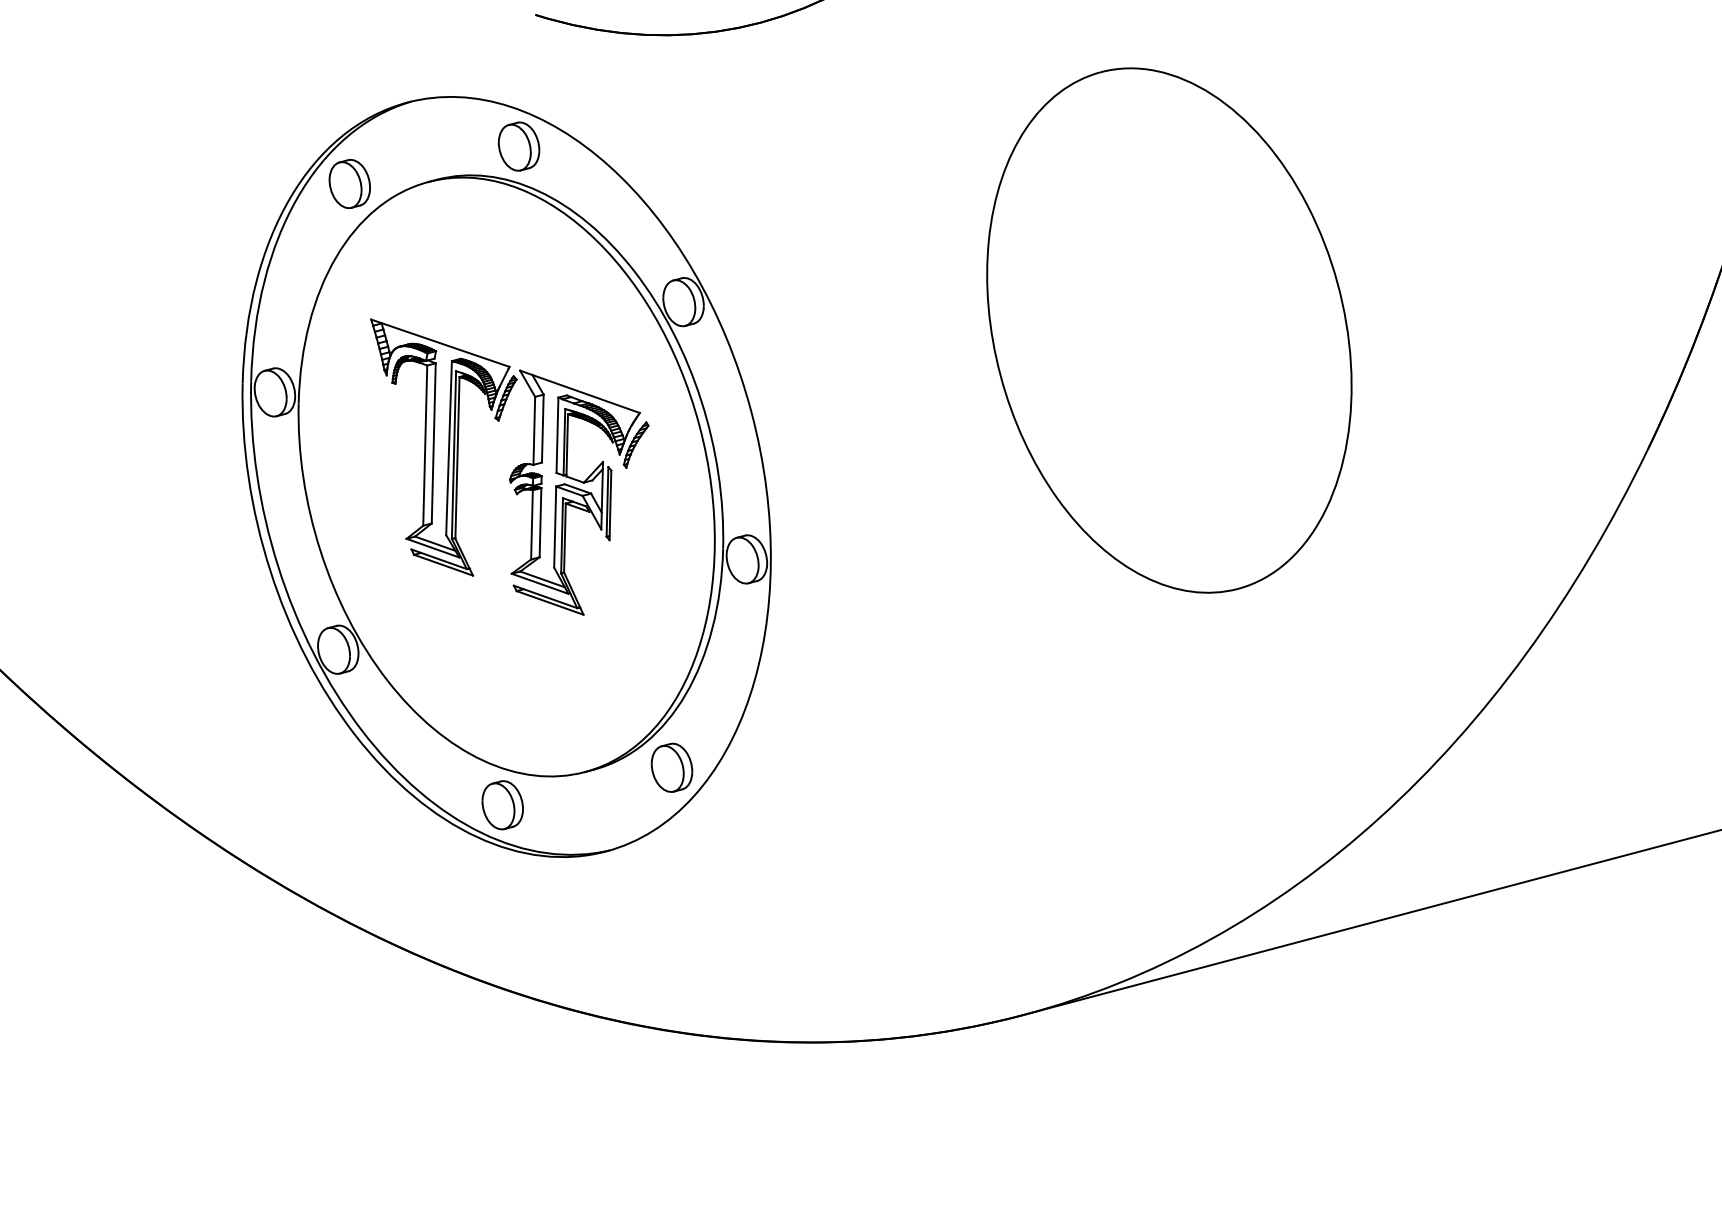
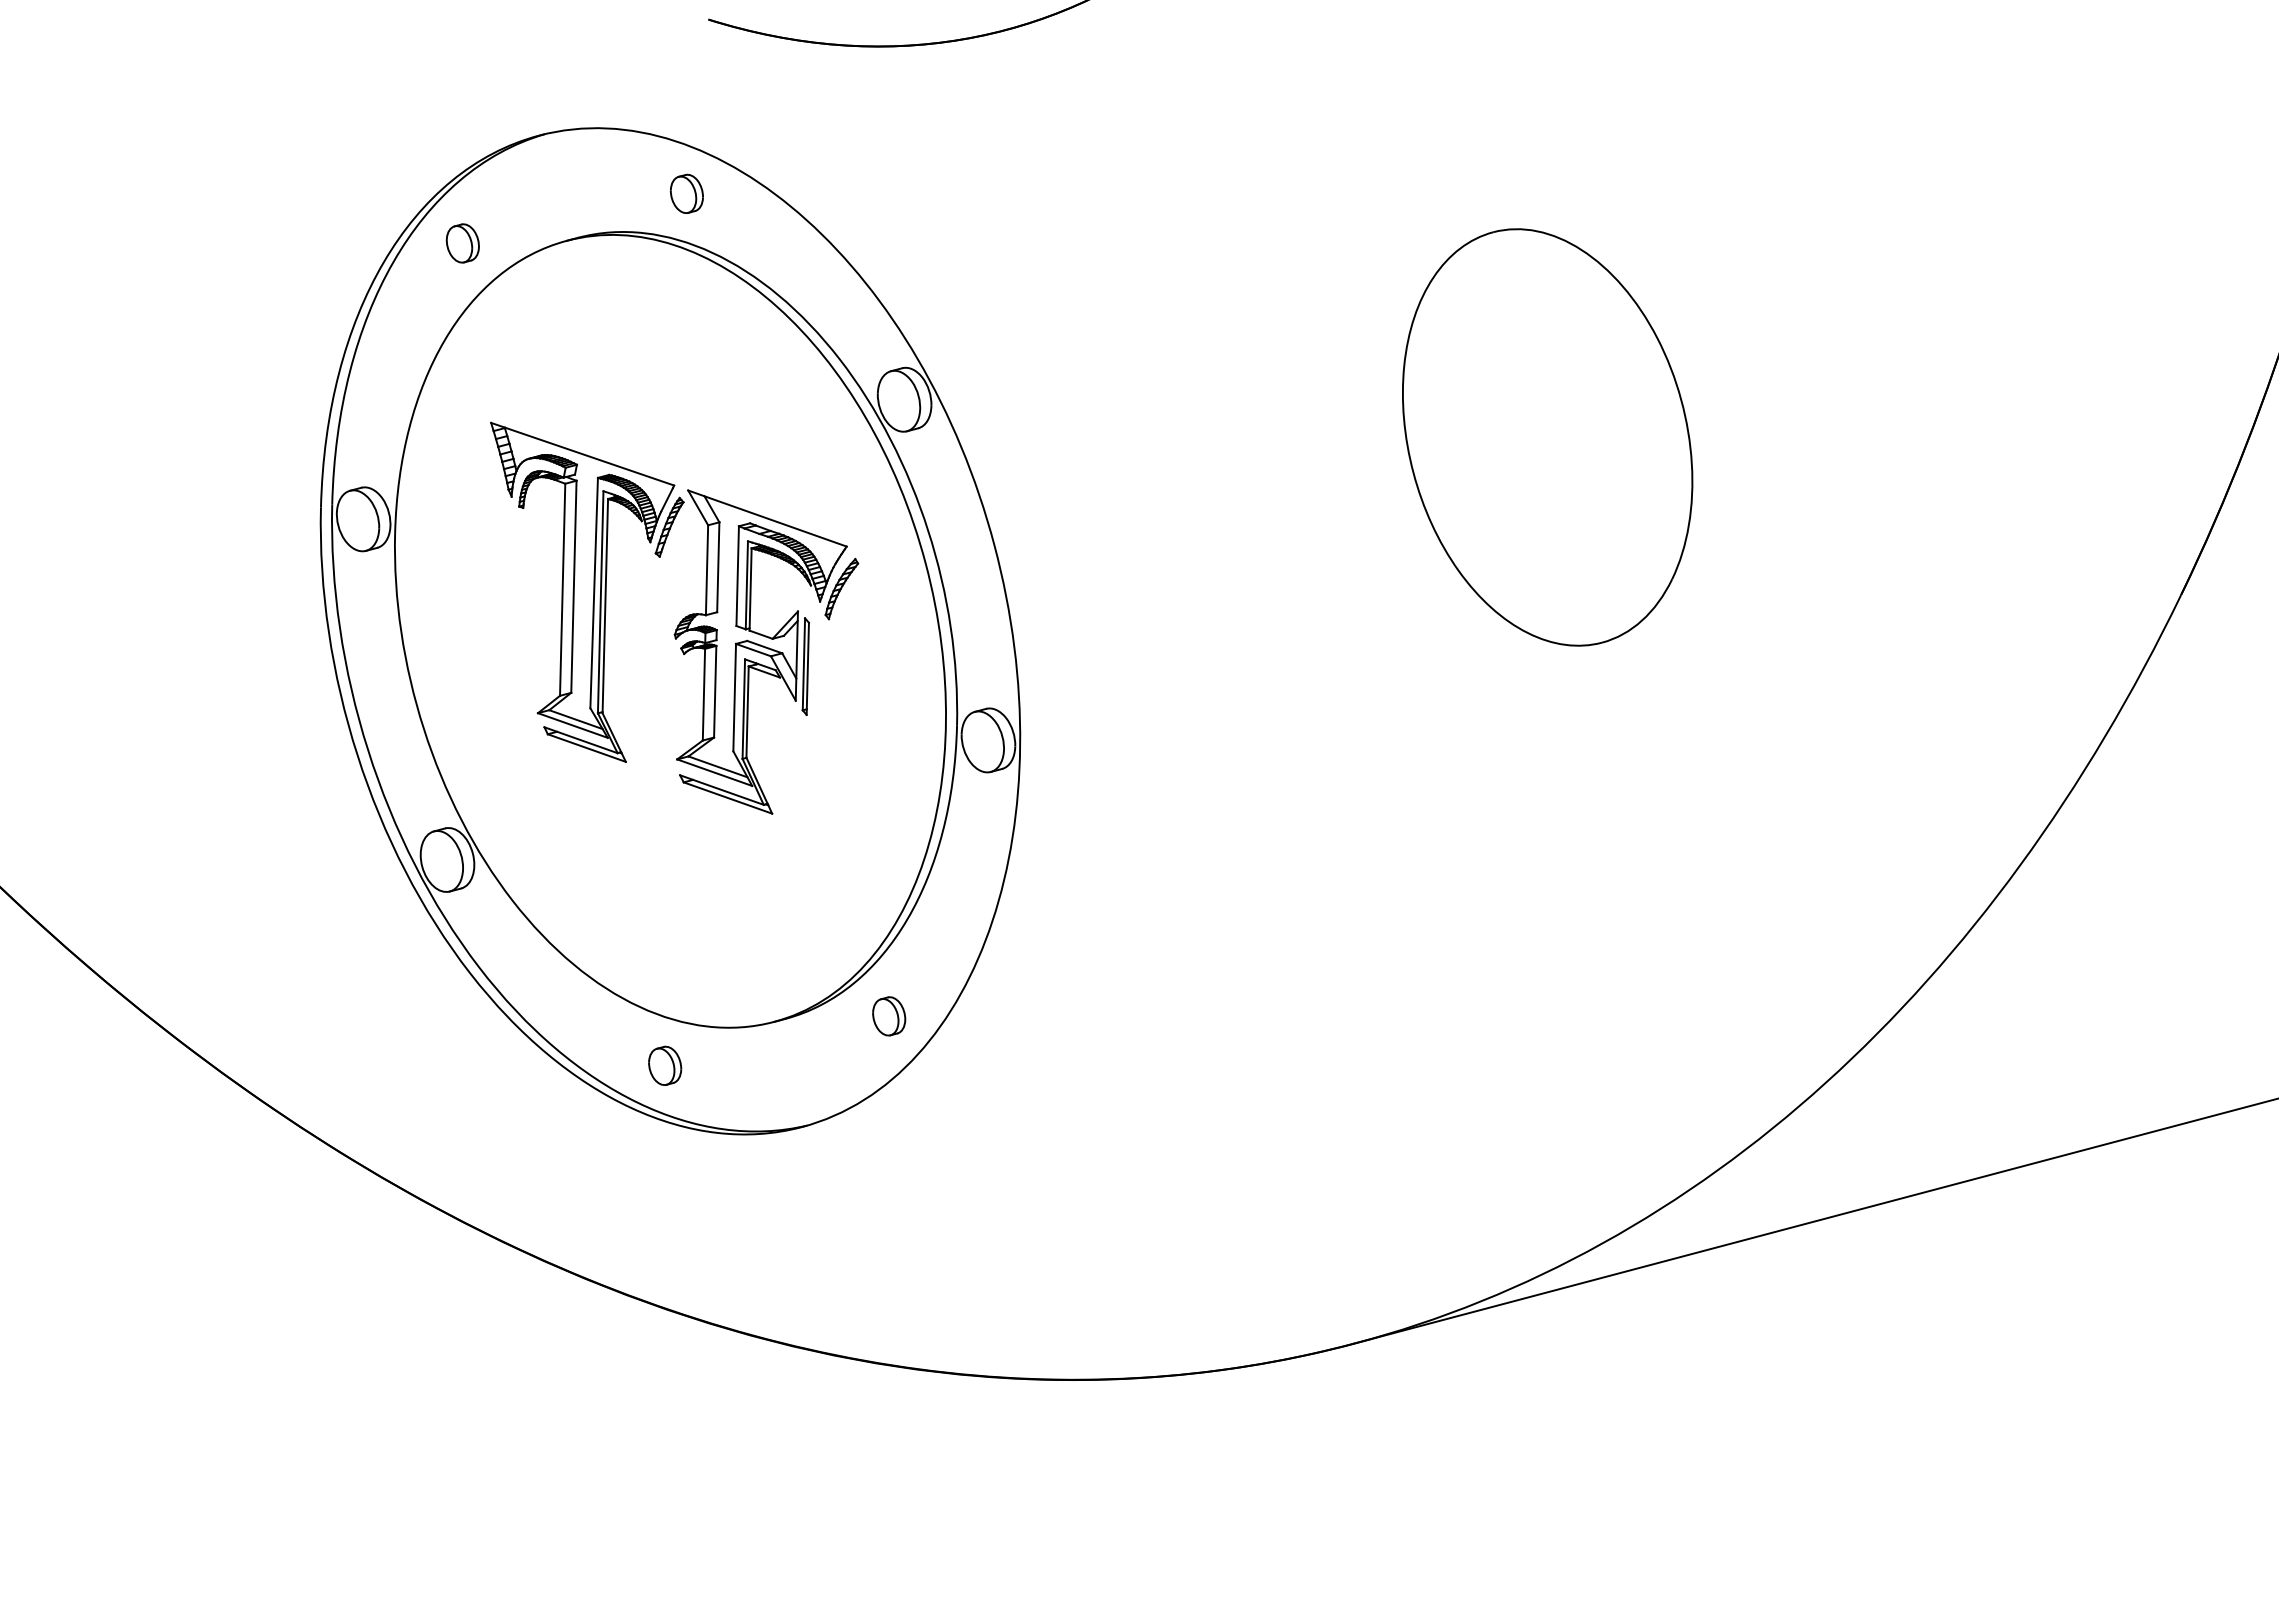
part: (518, 146) -> (686, 193), size x0.6
part: (349, 184) -> (462, 243), size x0.6
part: (1169, 330) -> (1547, 437), size x0.6
part: (671, 767) -> (888, 1016), size x0.6
part: (502, 804) -> (664, 1065), size x0.6

